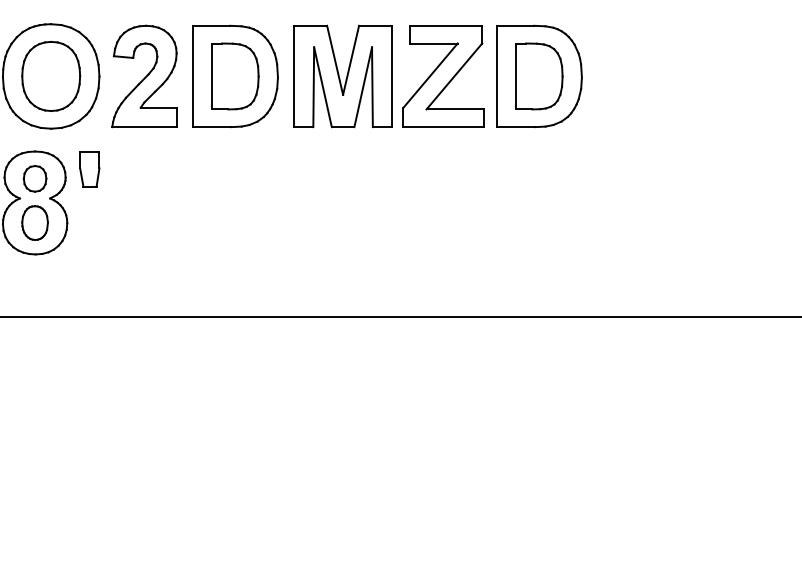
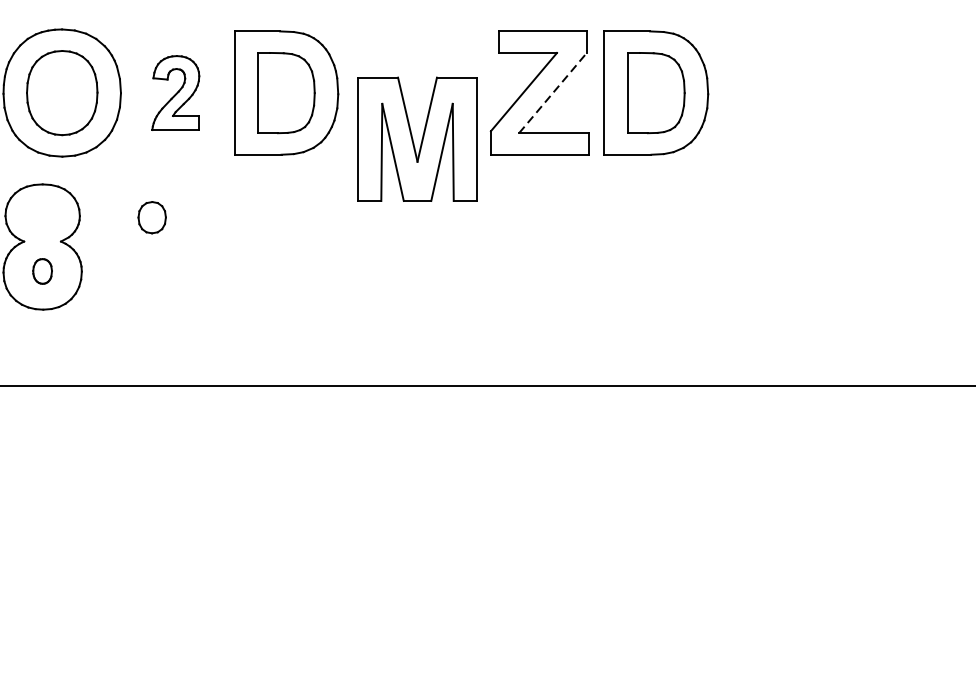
part: (144, 76) -> (175, 93), size x0.6
part: (342, 76) -> (416, 139), moved
line: (454, 76) -> (553, 93), solid -> dashed
part: (89, 169) -> (108, 206), removed
part: (34, 178) -> (151, 217), moved
part: (34, 222) -> (41, 270), size x0.6

